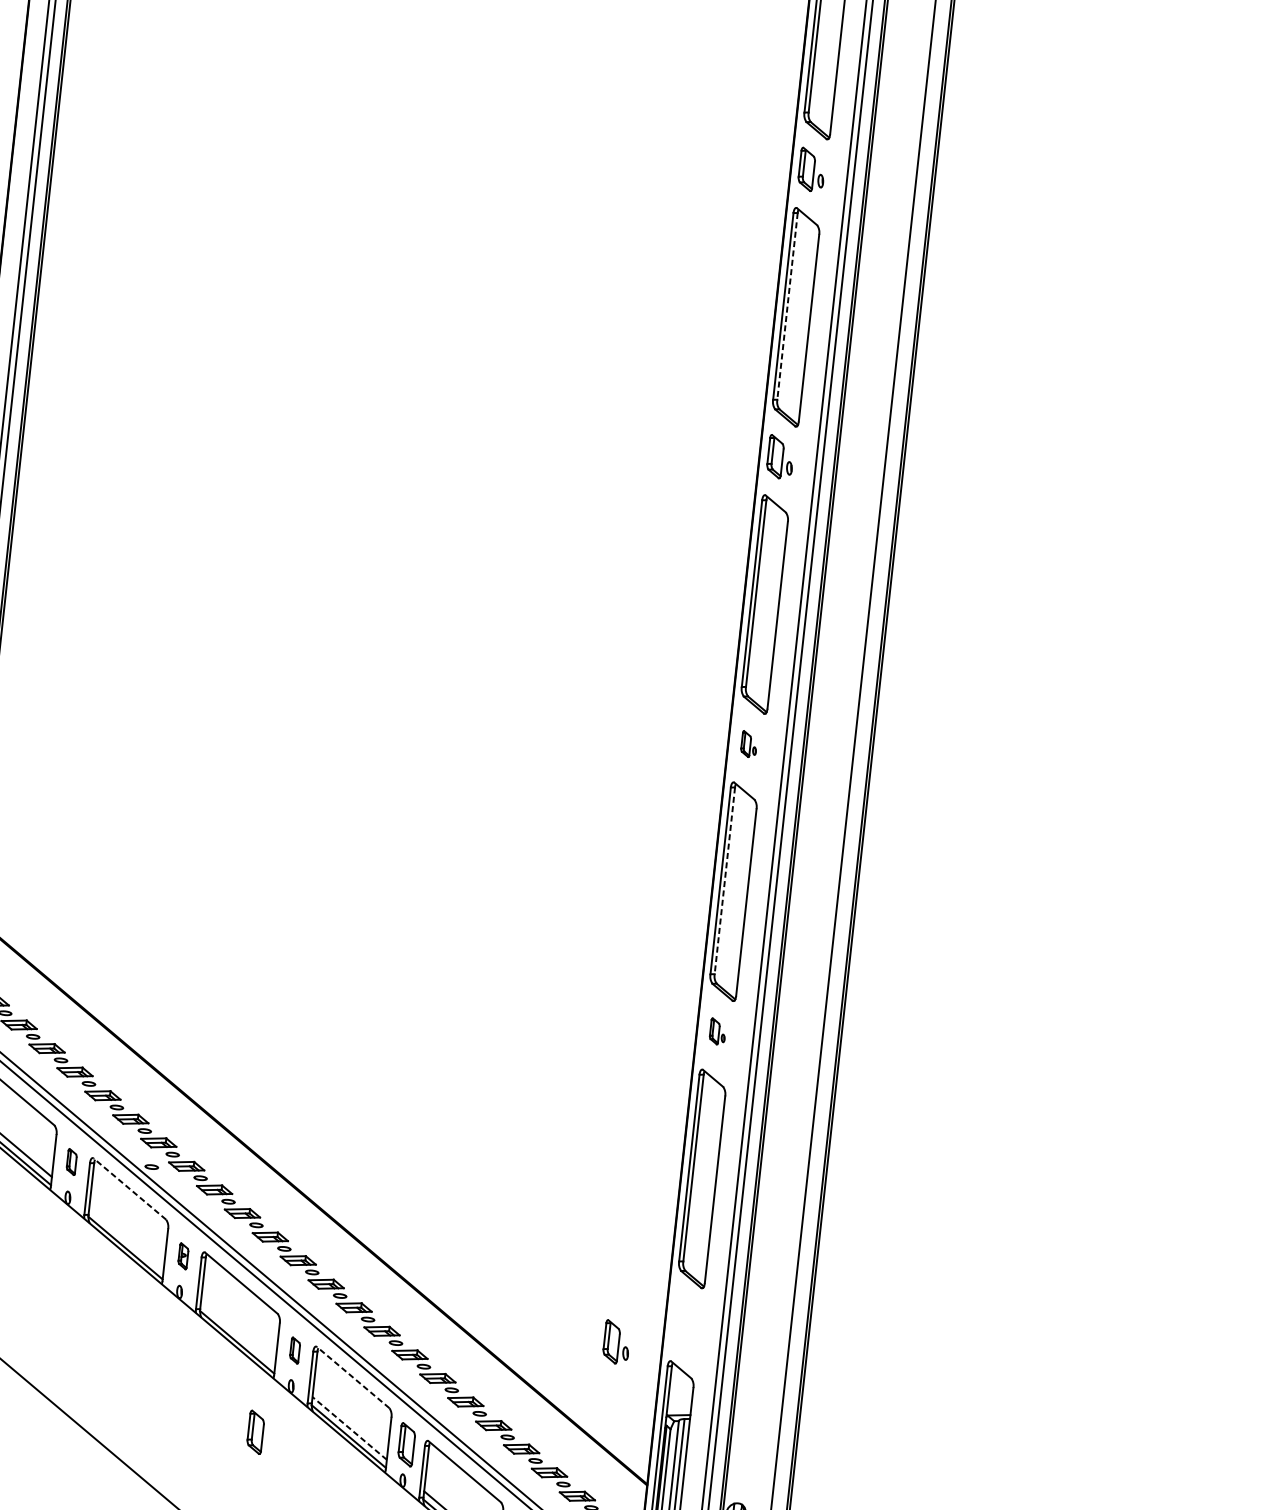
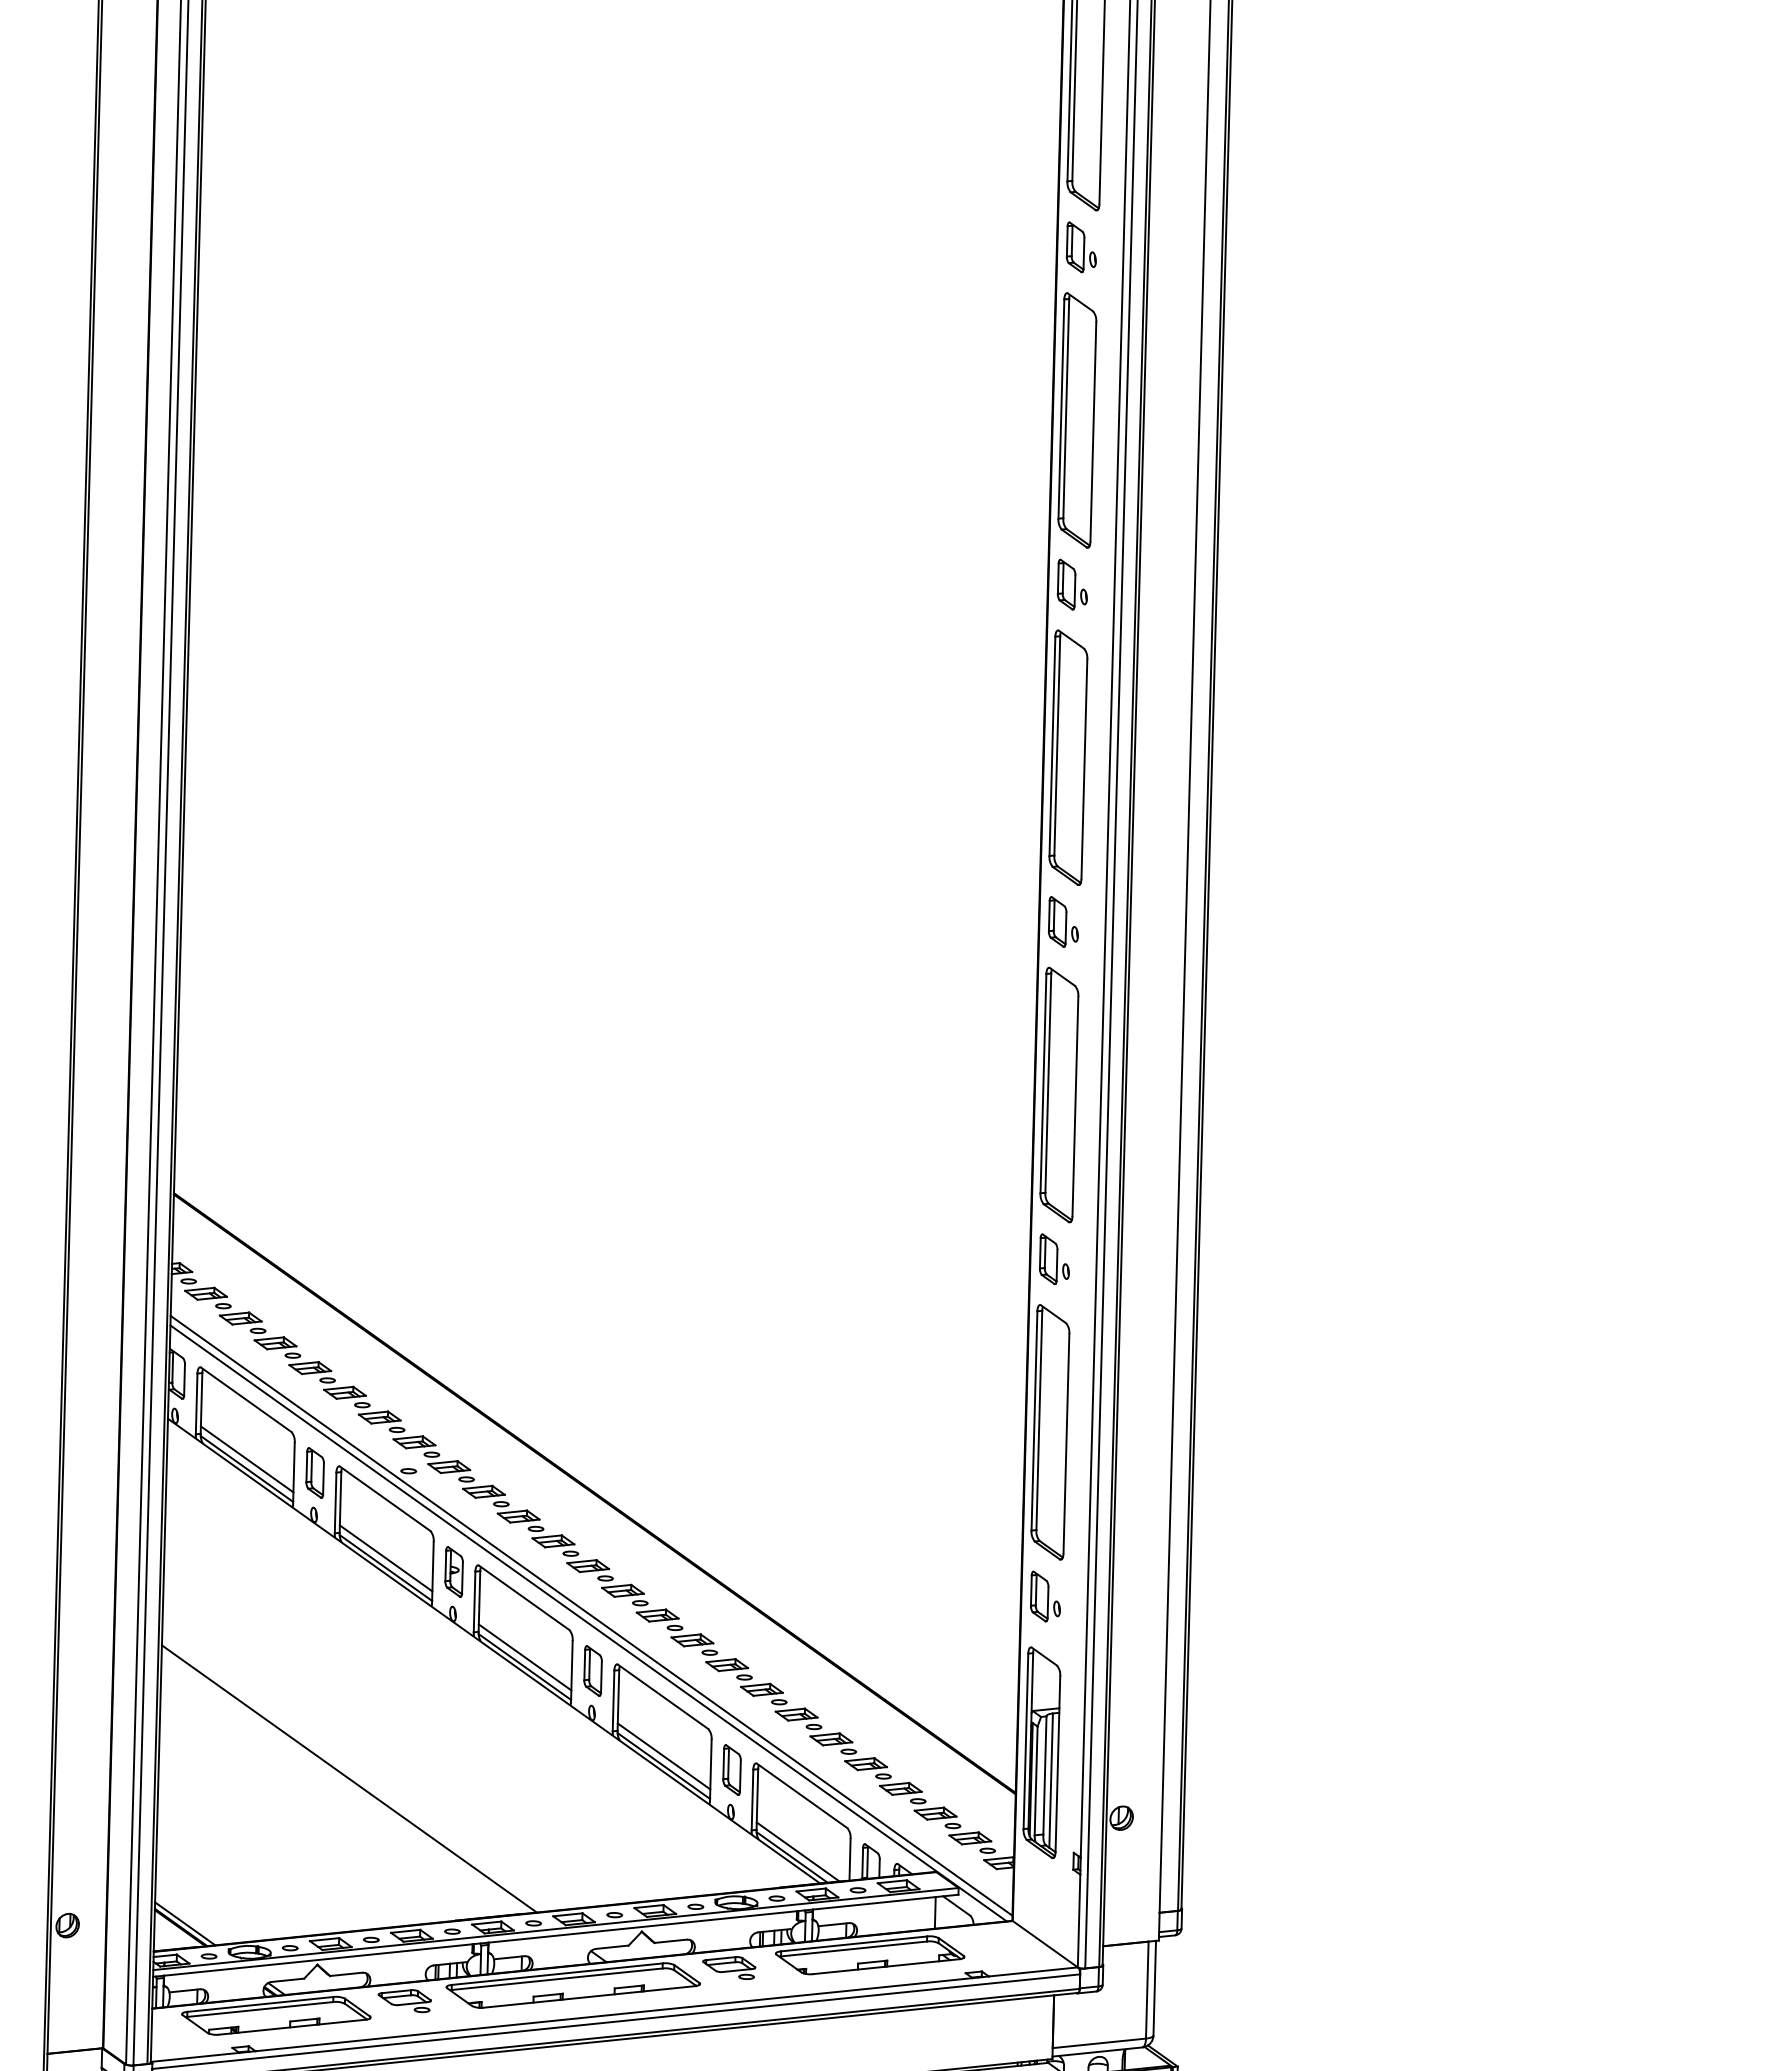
line: (787, 306) -> (1066, 408), dashed -> solid
part: (749, 743) -> (1063, 921), size x1.67
line: (725, 881) -> (1048, 1083), dashed -> solid
part: (717, 1031) -> (1054, 1259), size x1.67
part: (71, 1161) -> (314, 1472), size x1.67
line: (129, 1188) -> (384, 1498), dashed -> solid
line: (125, 1239) -> (385, 1558), added
part: (182, 1255) -> (453, 1571), size x1.67
line: (237, 1334) -> (524, 1657), added
part: (616, 1342) -> (1045, 1596), moved
part: (294, 1350) -> (592, 1670), size x1.67
line: (352, 1377) -> (662, 1696), dashed -> solid
line: (350, 1428) -> (664, 1756), dashed -> solid
part: (255, 1431) -> (554, 1769), removed

